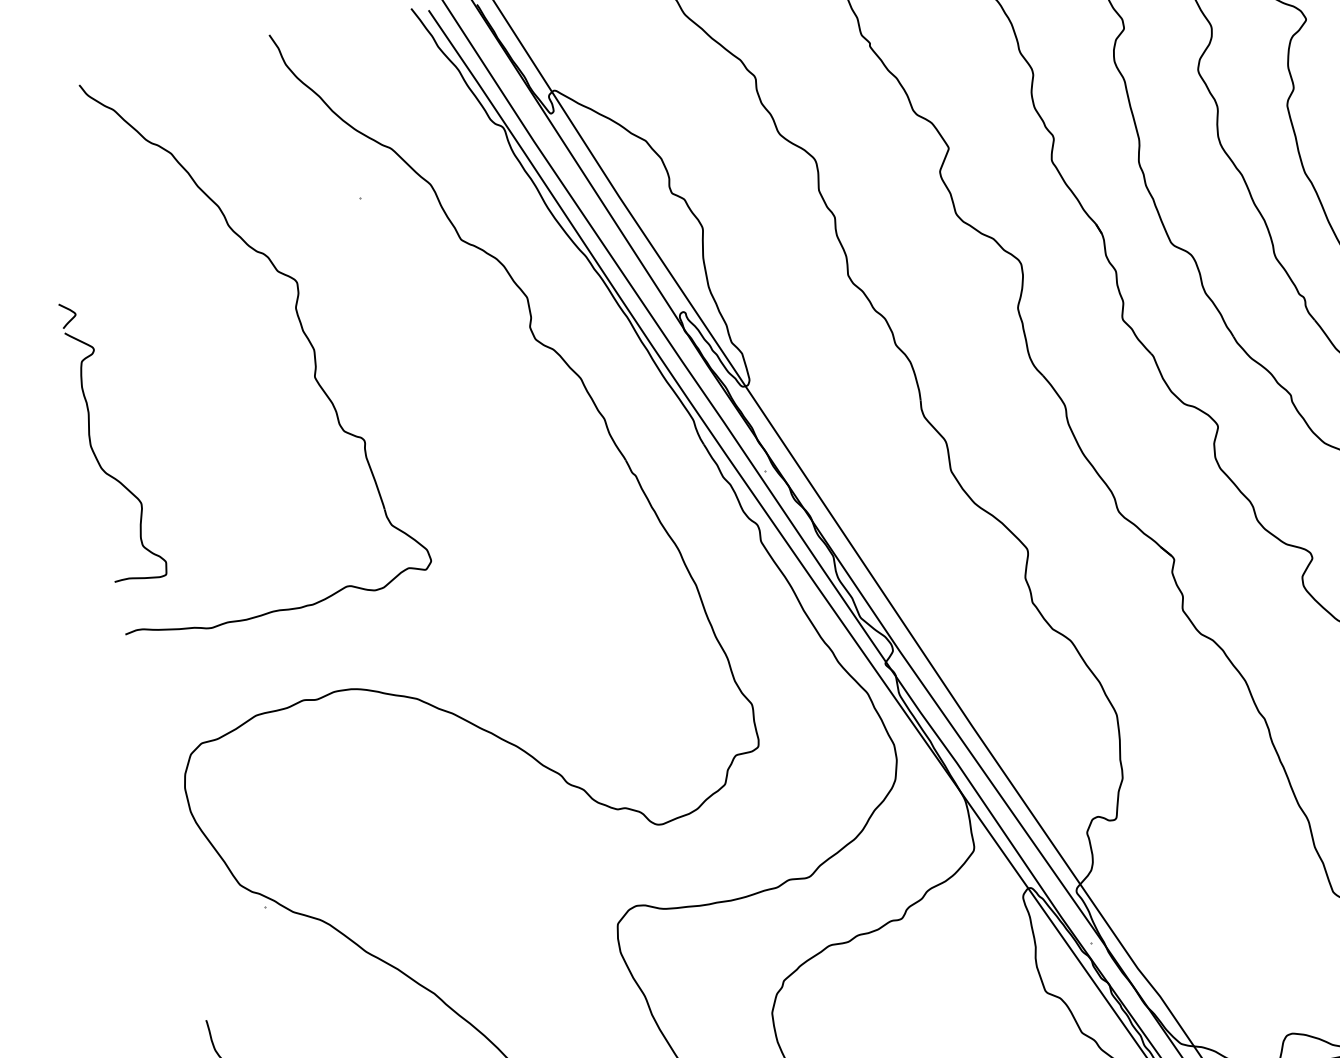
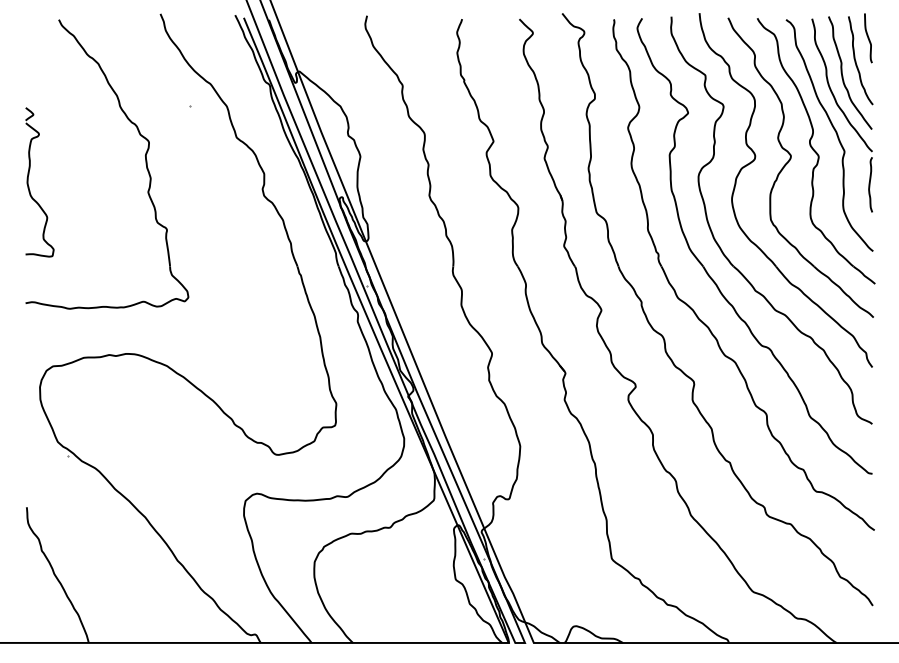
part: (95, 451) -> (29, 186), moved

